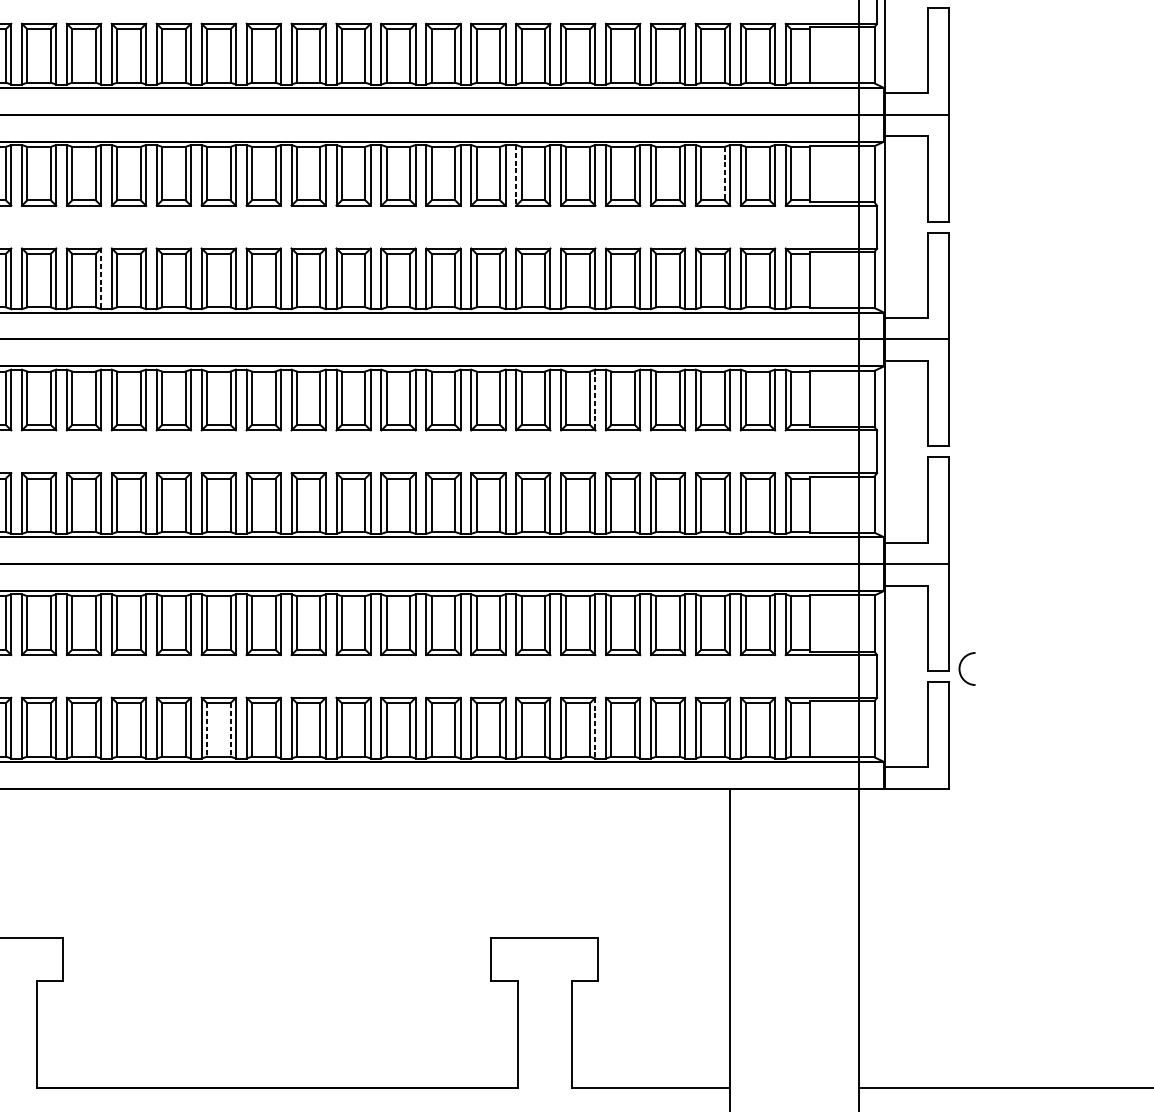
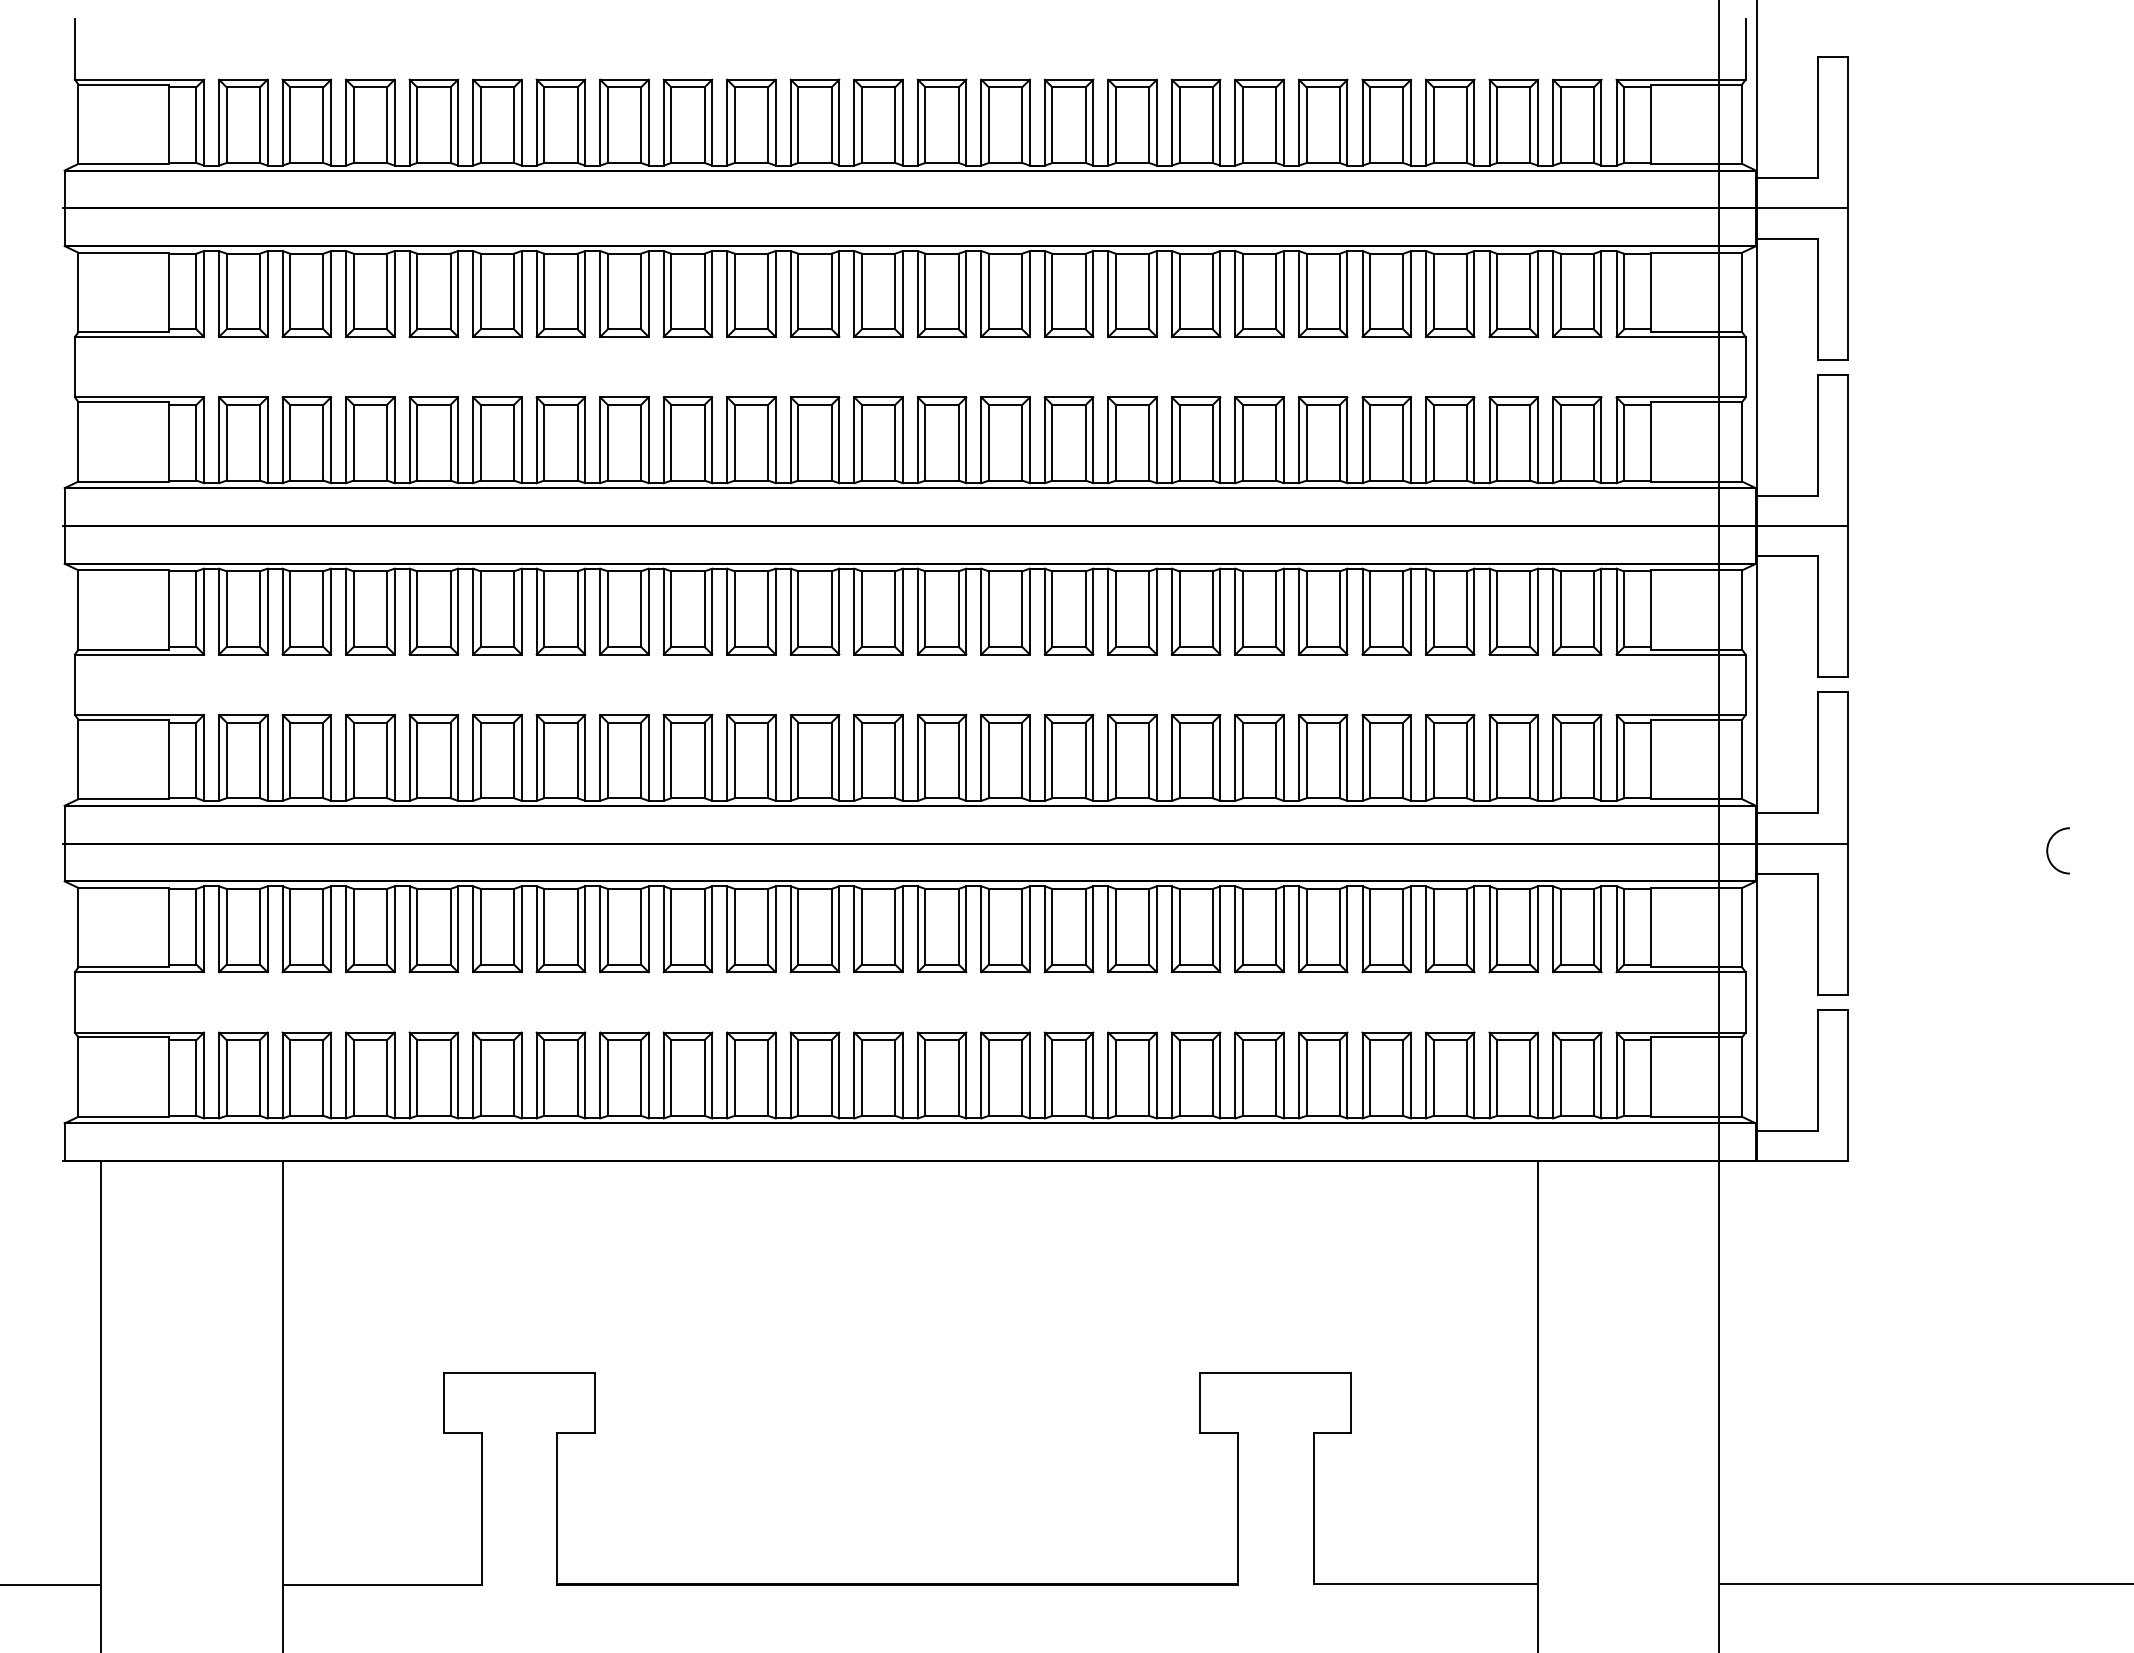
line: (724, 173) -> (1530, 291), dashed -> solid
line: (516, 175) -> (1235, 294), dashed -> solid
line: (101, 278) -> (648, 440), dashed -> solid
line: (595, 399) -> (1347, 611), dashed -> solid
arc: (960, 668) -> (2048, 850), moved
line: (595, 728) -> (1347, 1075), dashed -> solid
line: (207, 730) -> (798, 1078), dashed -> solid
line: (230, 730) -> (831, 1078), dashed -> solid

